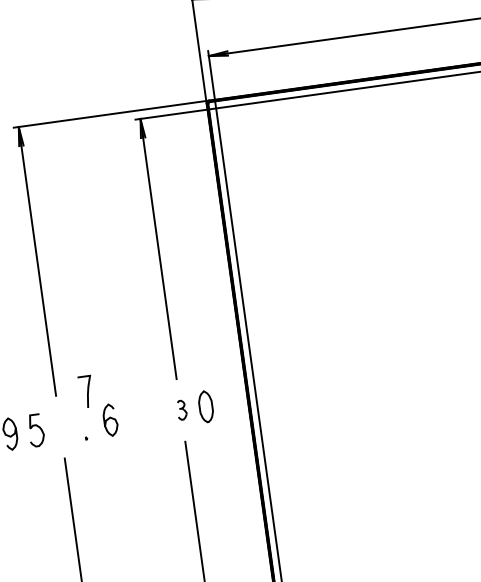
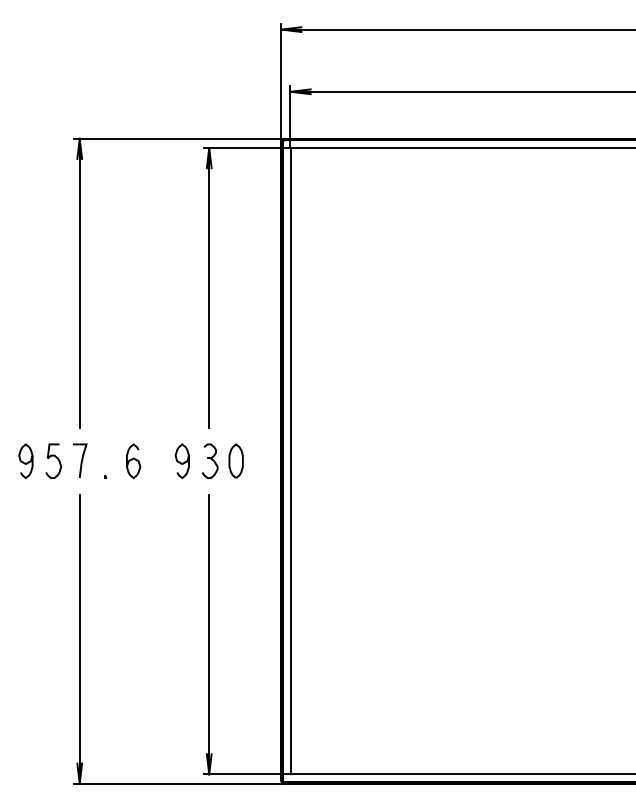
curve: (87, 391) -> (81, 460), moved
part: (182, 409) -> (210, 460), size x1.67
curve: (155, 415) -> (181, 462), added

